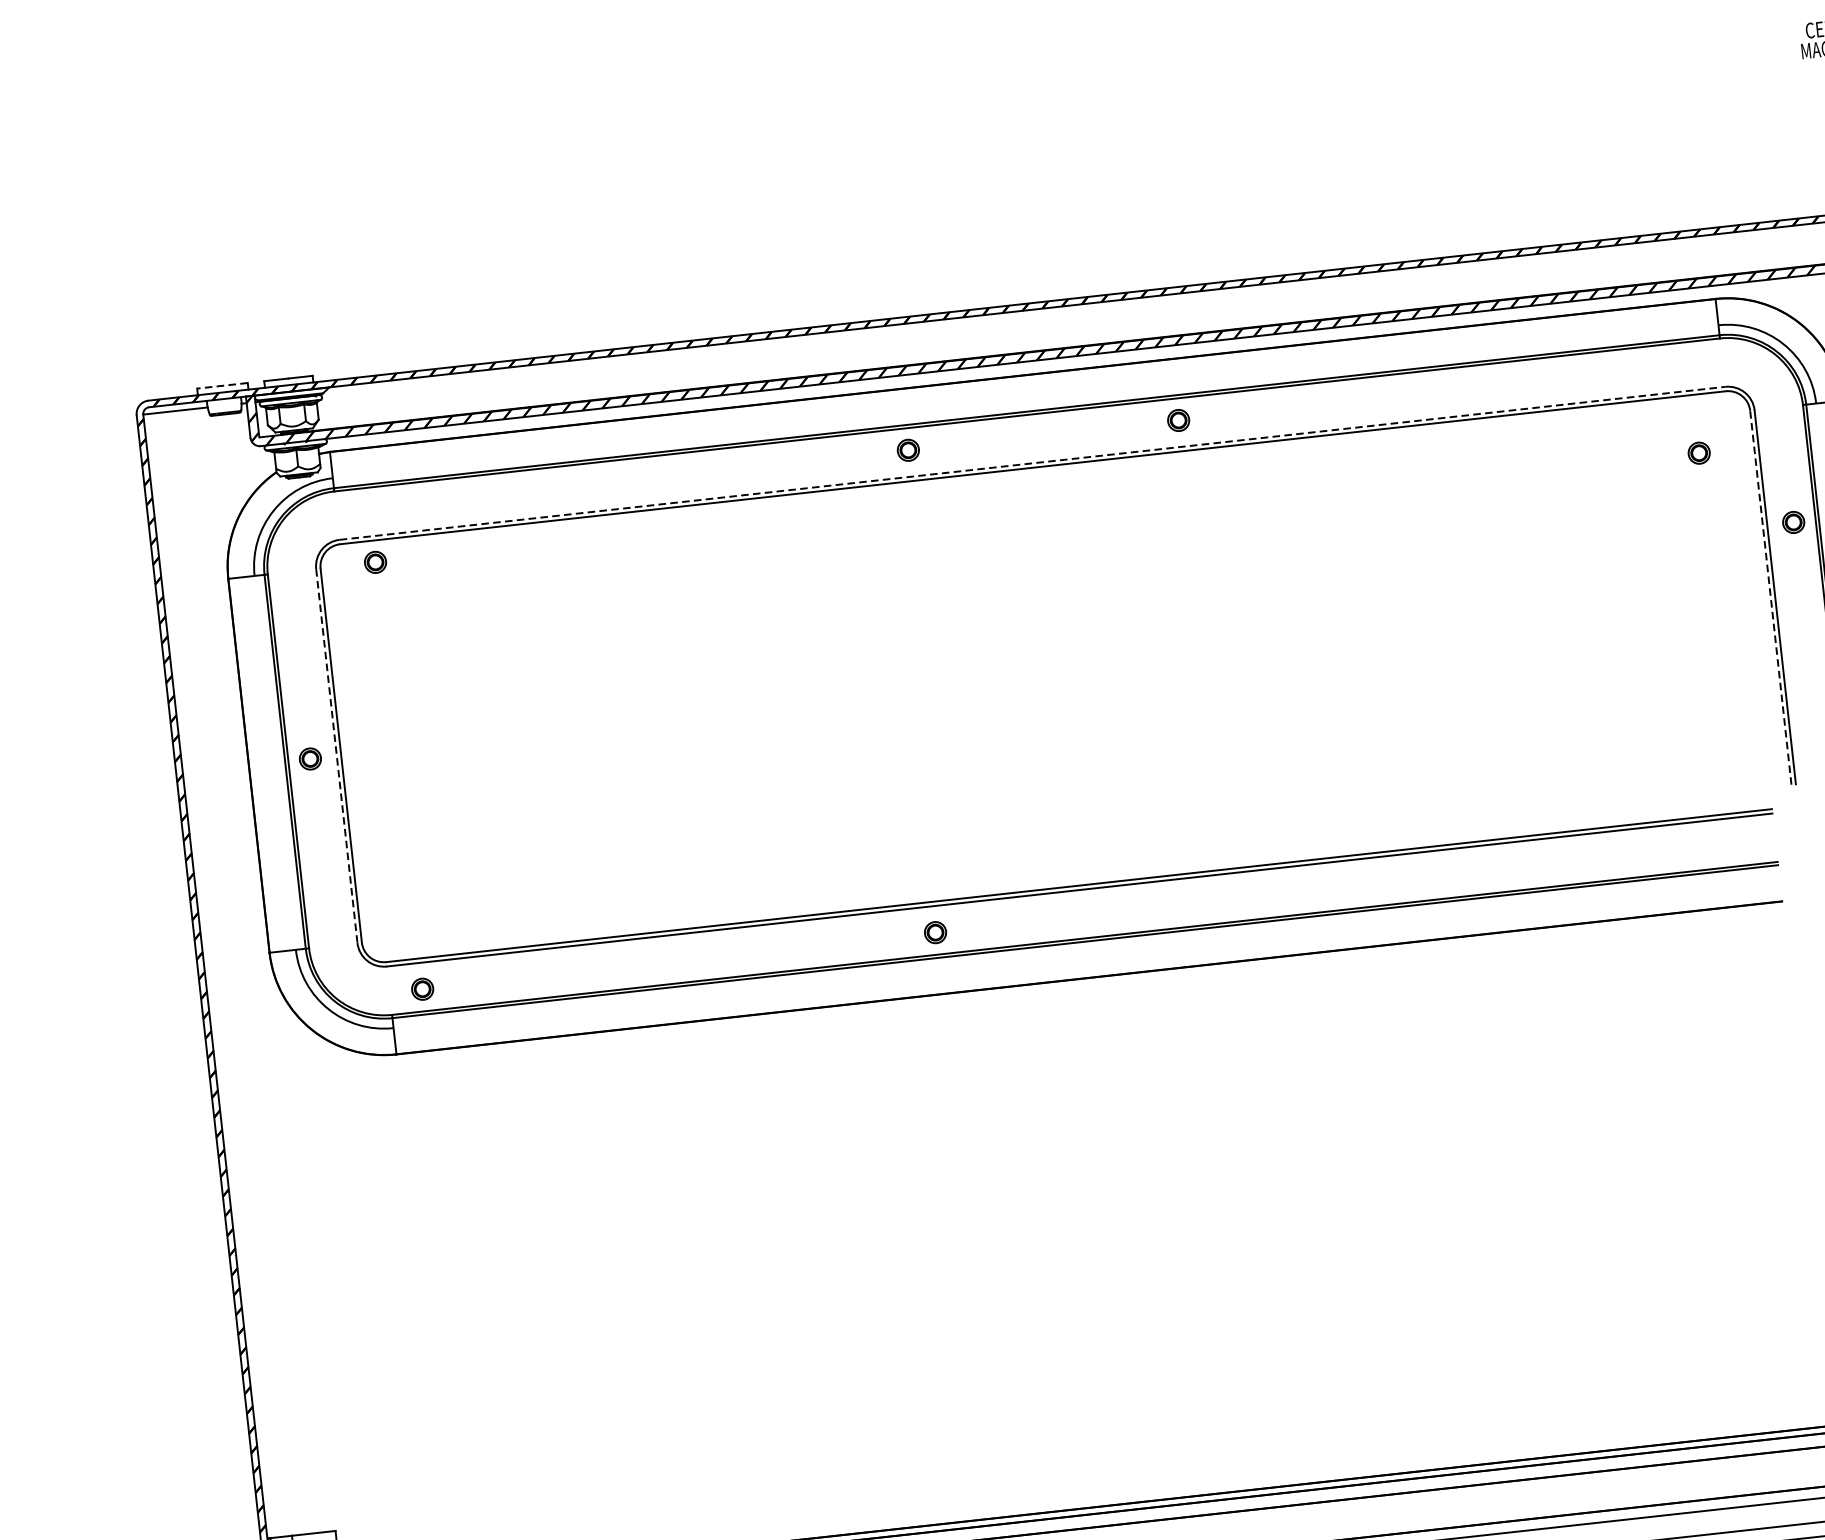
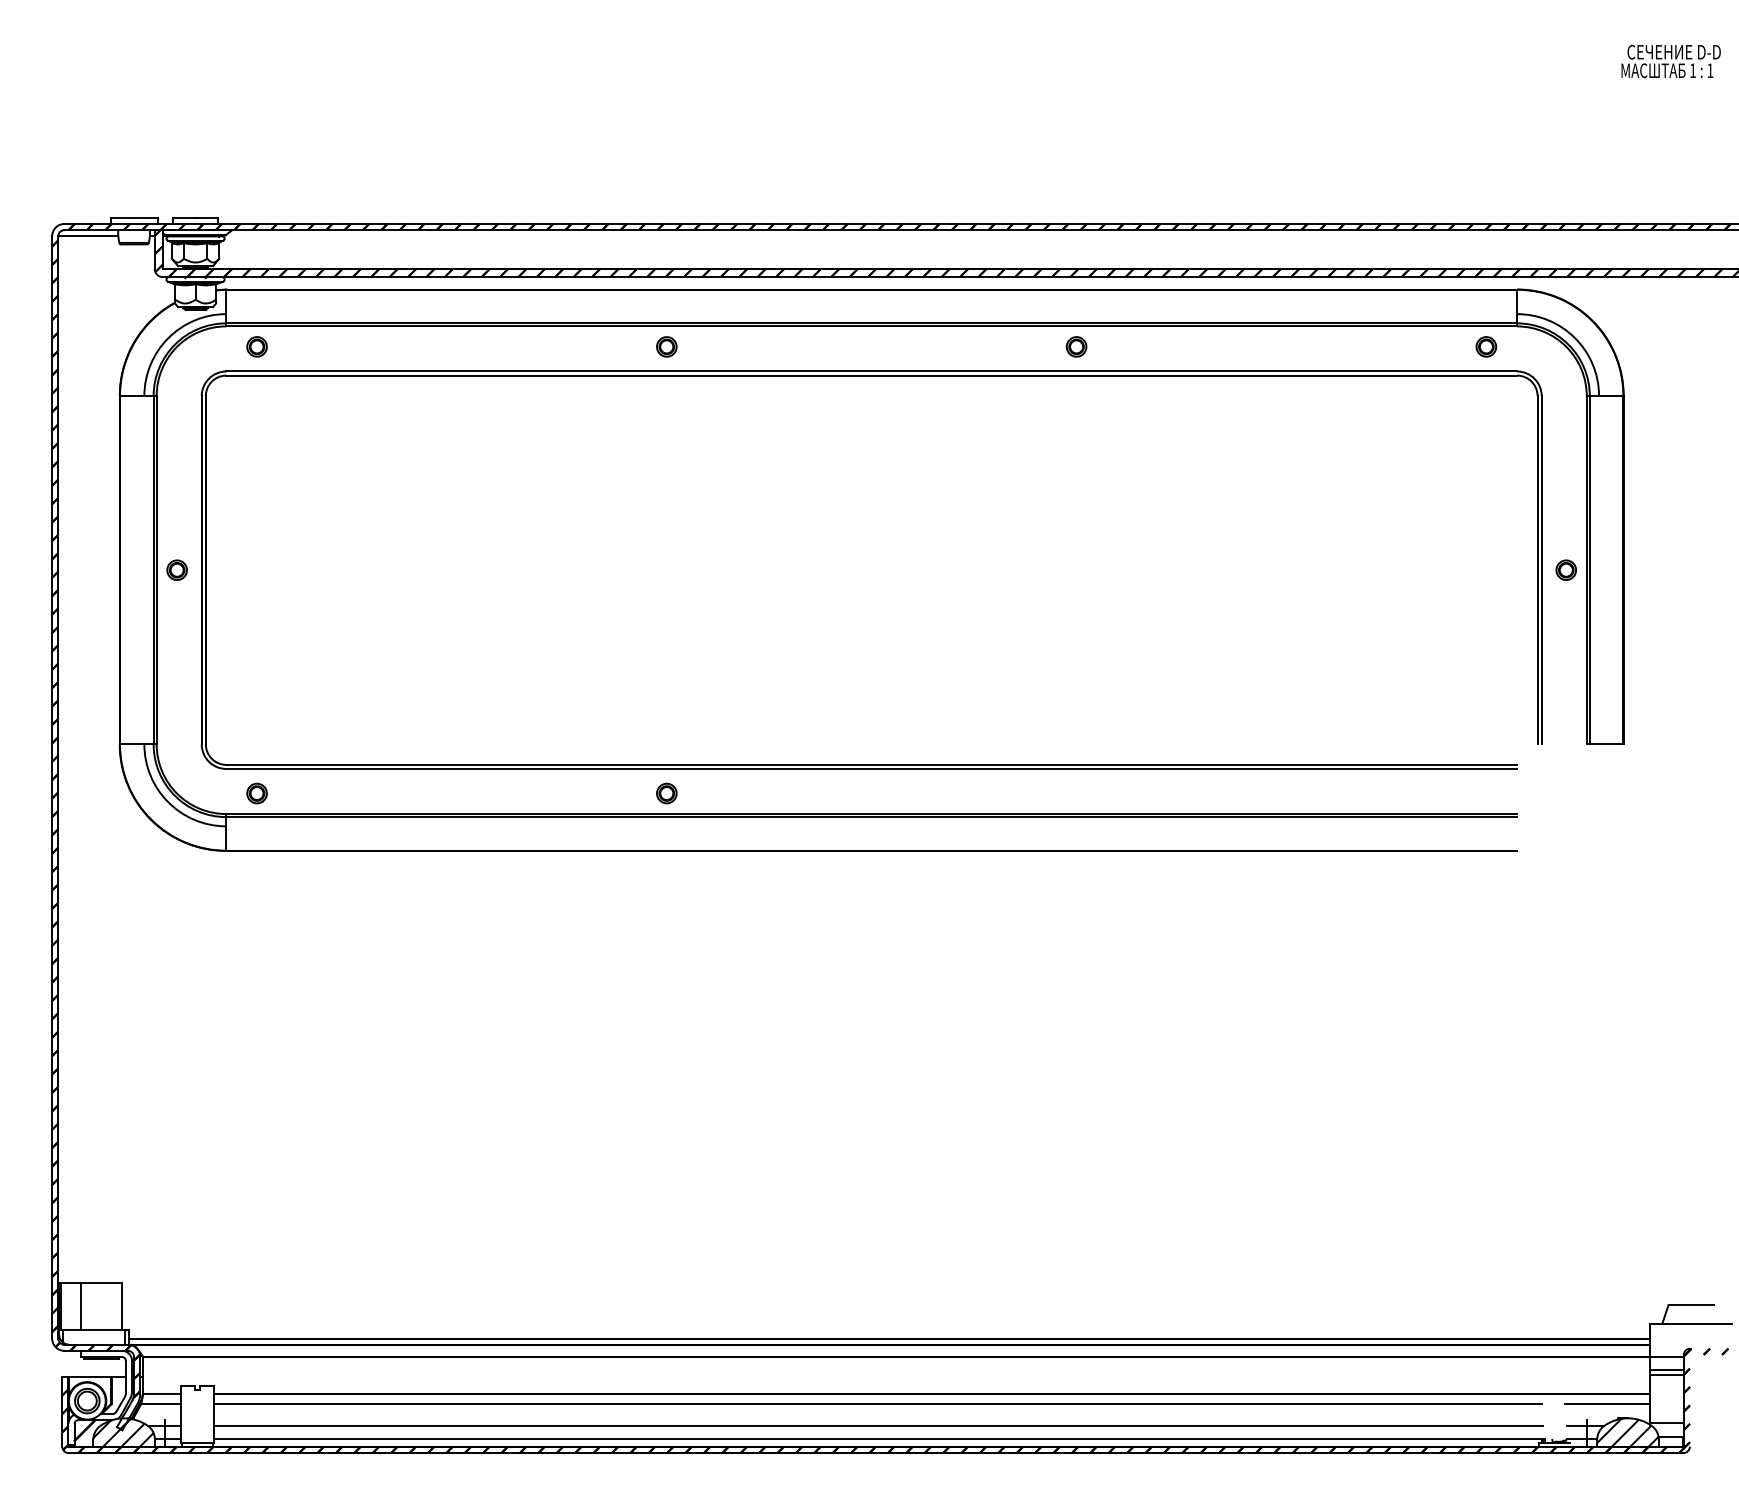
line: (222, 385) -> (134, 217), dashed -> solid
part: (1178, 420) -> (1076, 346), moved
part: (907, 449) -> (666, 346), moved
part: (1699, 452) -> (1486, 346), moved
line: (1033, 463) -> (872, 371), dashed -> solid
part: (1792, 521) -> (1565, 569), moved
part: (374, 562) -> (256, 346), moved
line: (1770, 597) -> (1537, 569), dashed -> solid
line: (336, 756) -> (201, 570), dashed -> solid
part: (935, 932) -> (666, 793), moved

